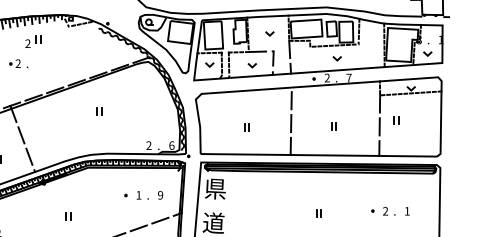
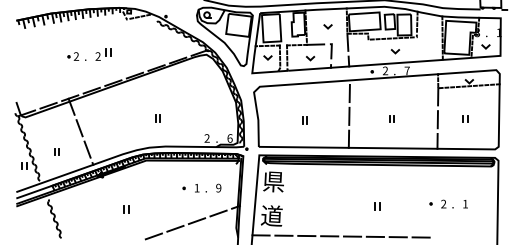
part: (33, 41) -> (103, 54), moved
part: (99, 111) -> (157, 118), moved
part: (396, 119) -> (465, 118), moved

